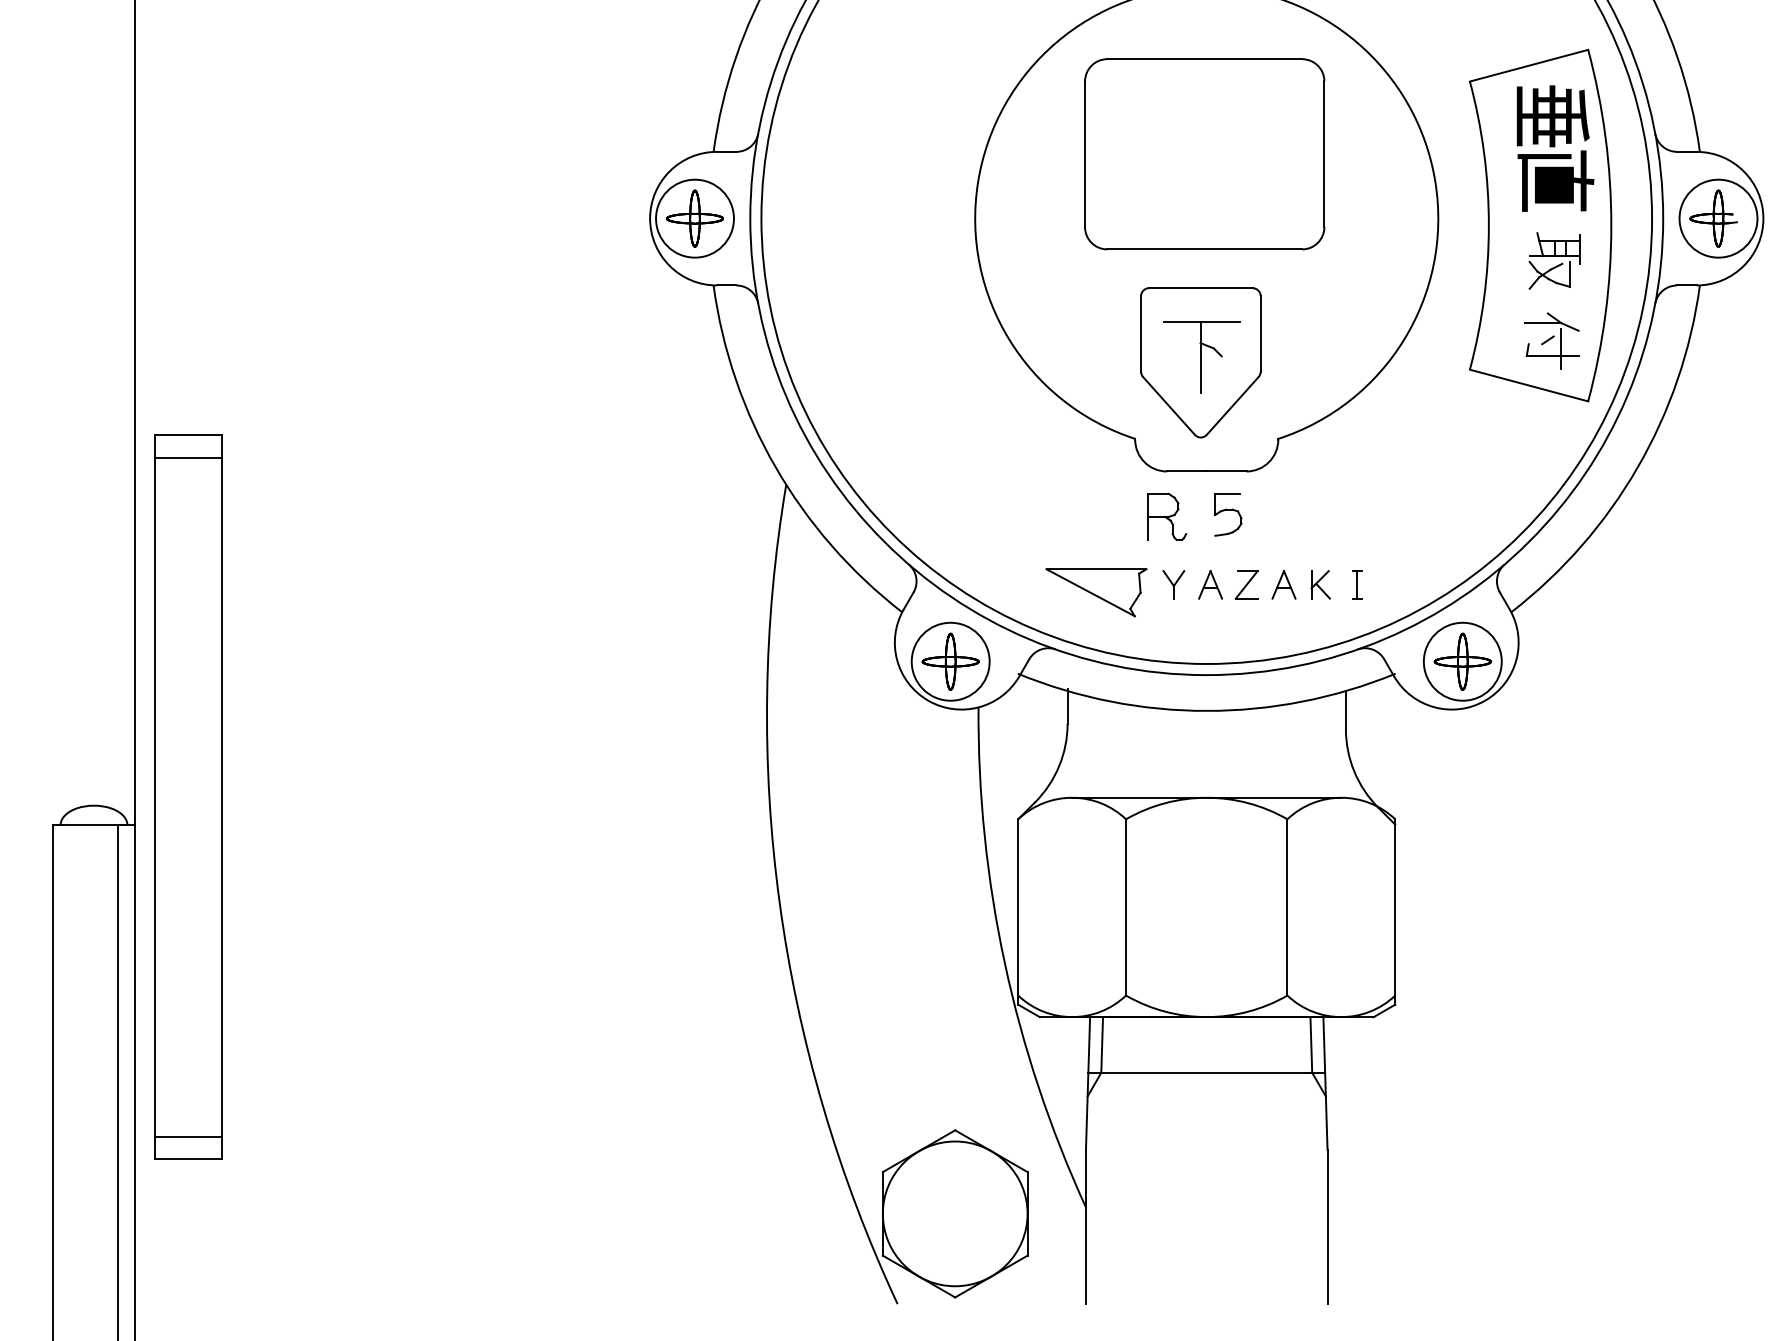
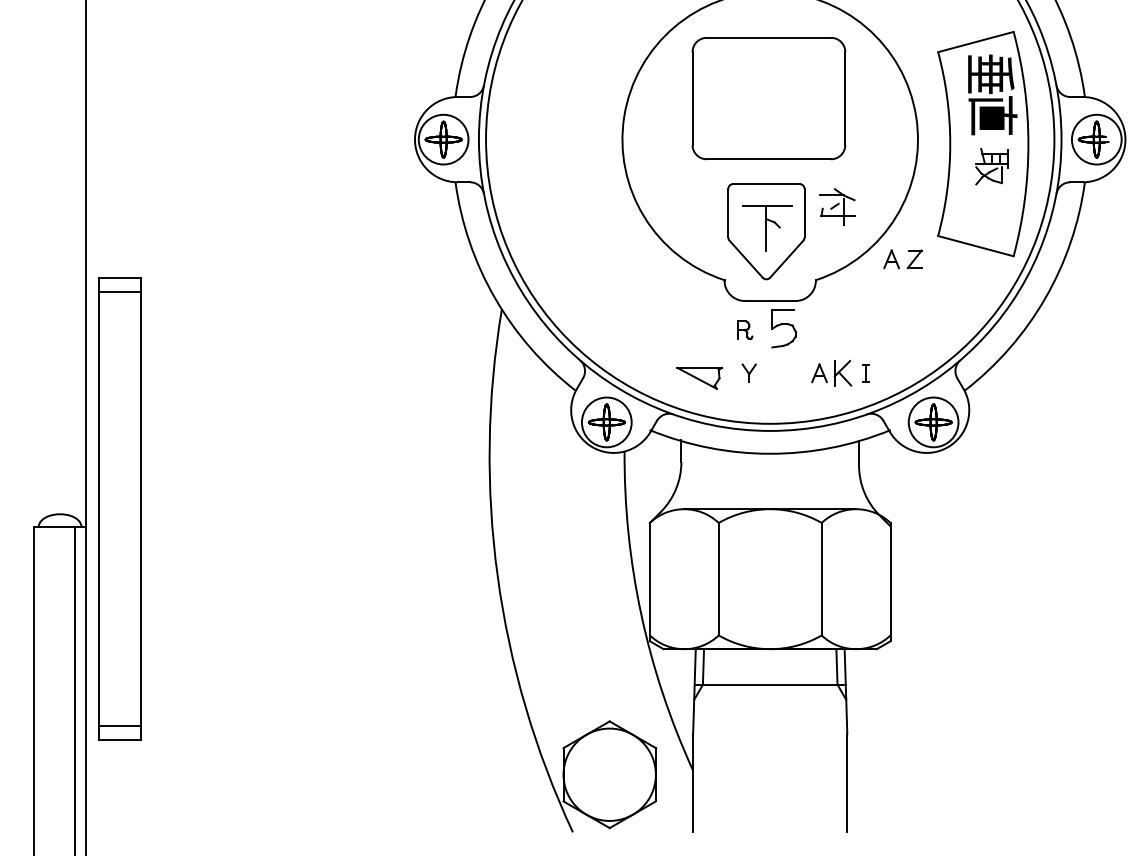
part: (1551, 340) -> (837, 206), moved
part: (1227, 514) -> (783, 328), size x1.4
part: (1168, 516) -> (745, 329), size x0.6
part: (1227, 585) -> (902, 259), moved
part: (1320, 585) -> (842, 373), size x1.4
part: (1095, 592) -> (699, 378), size x0.7

